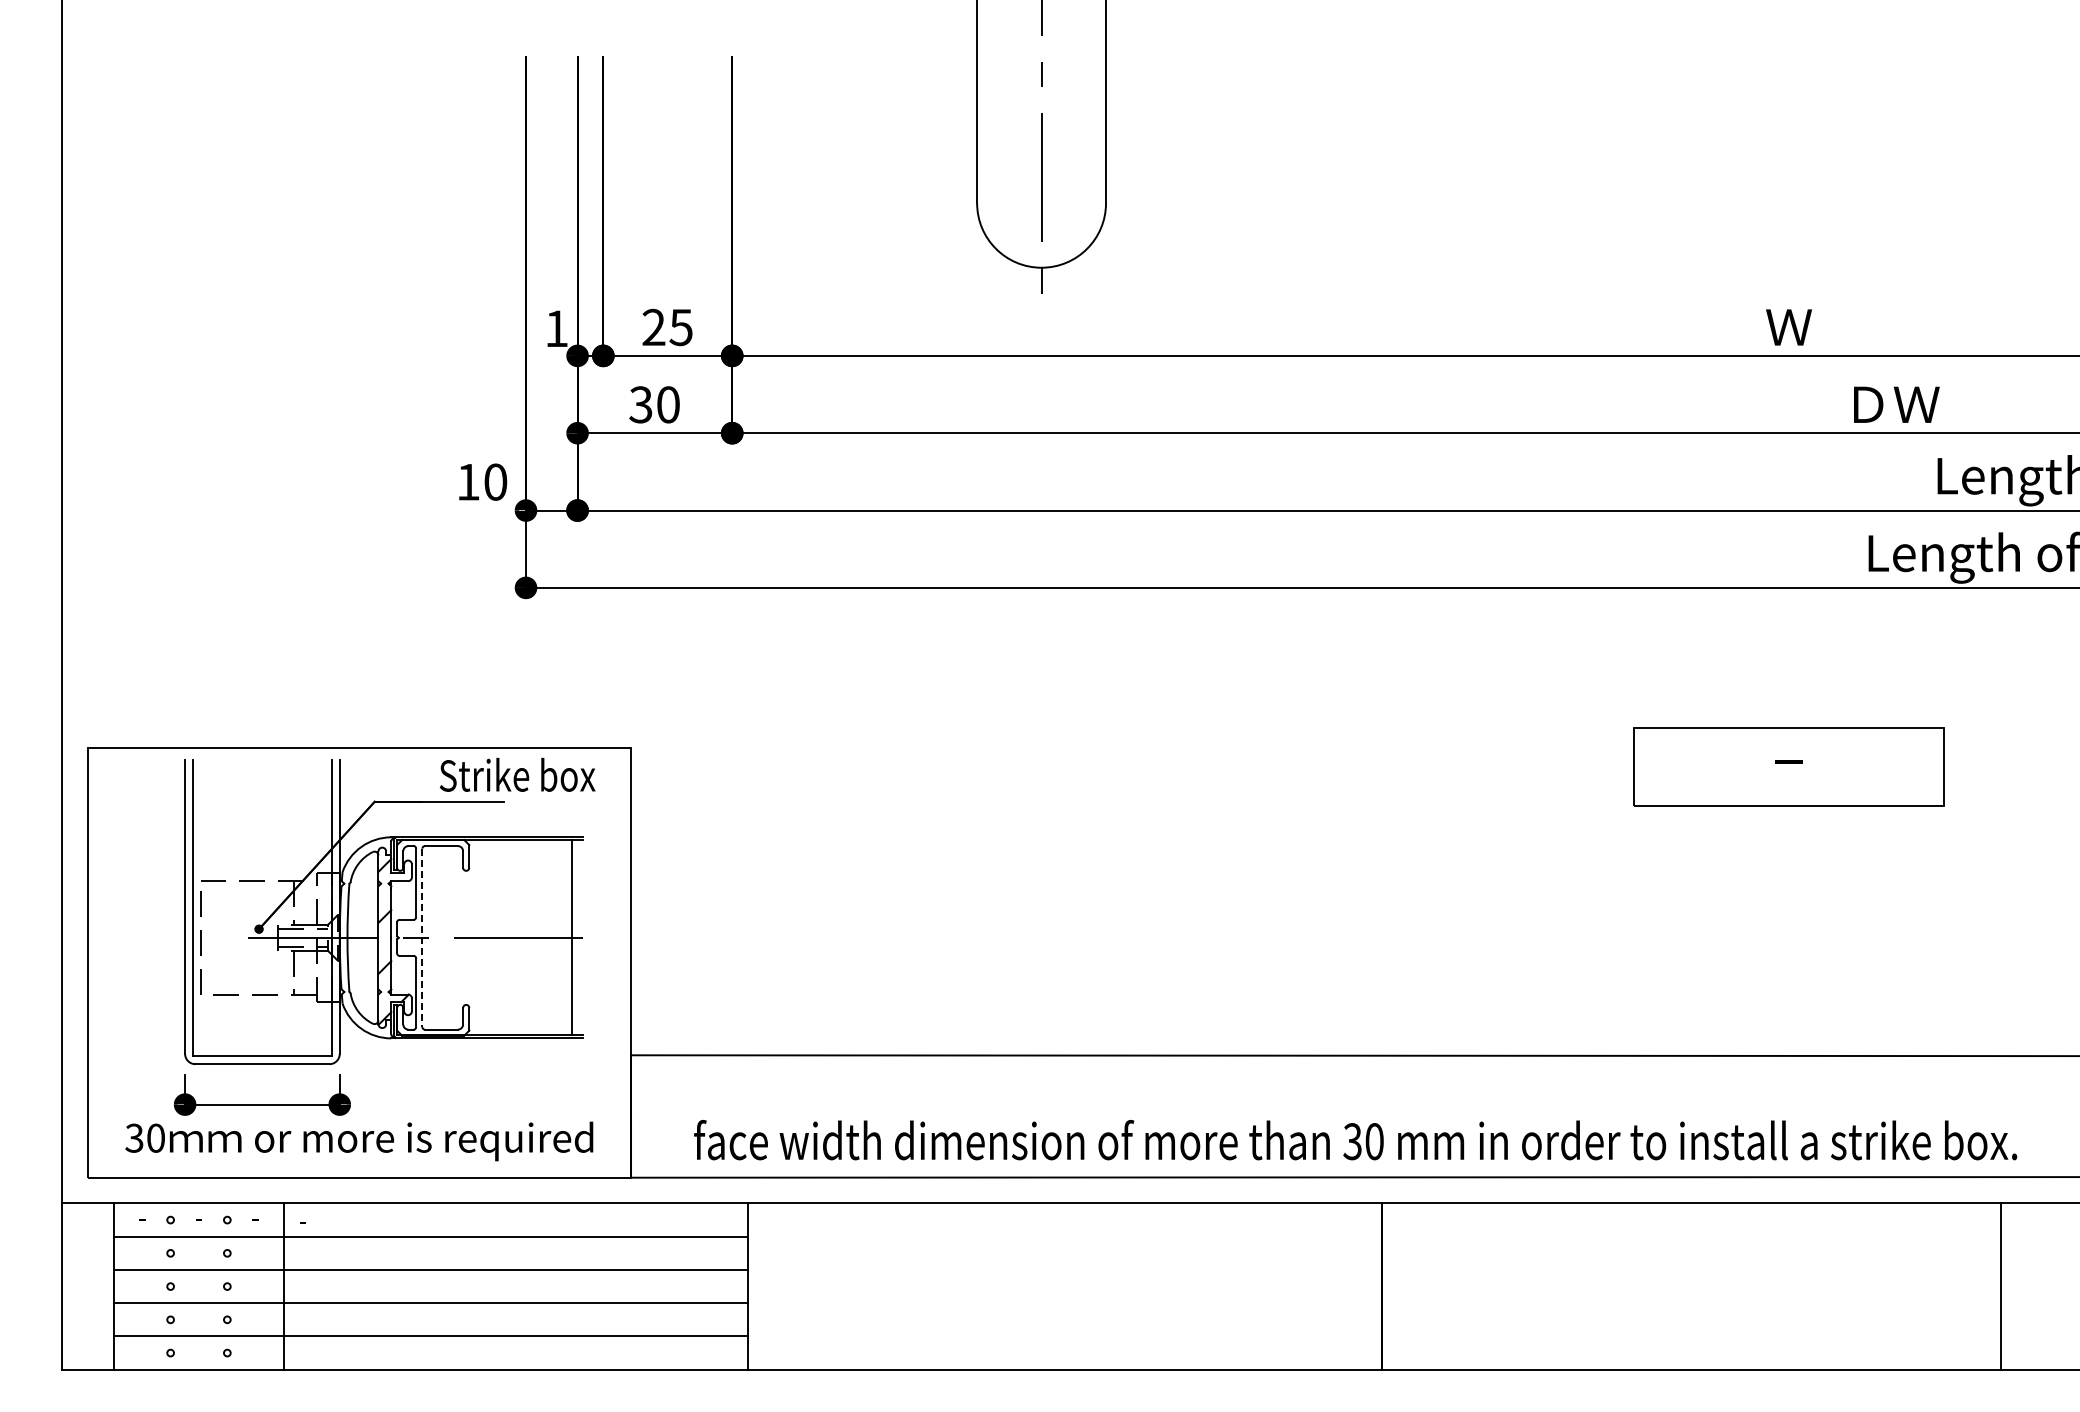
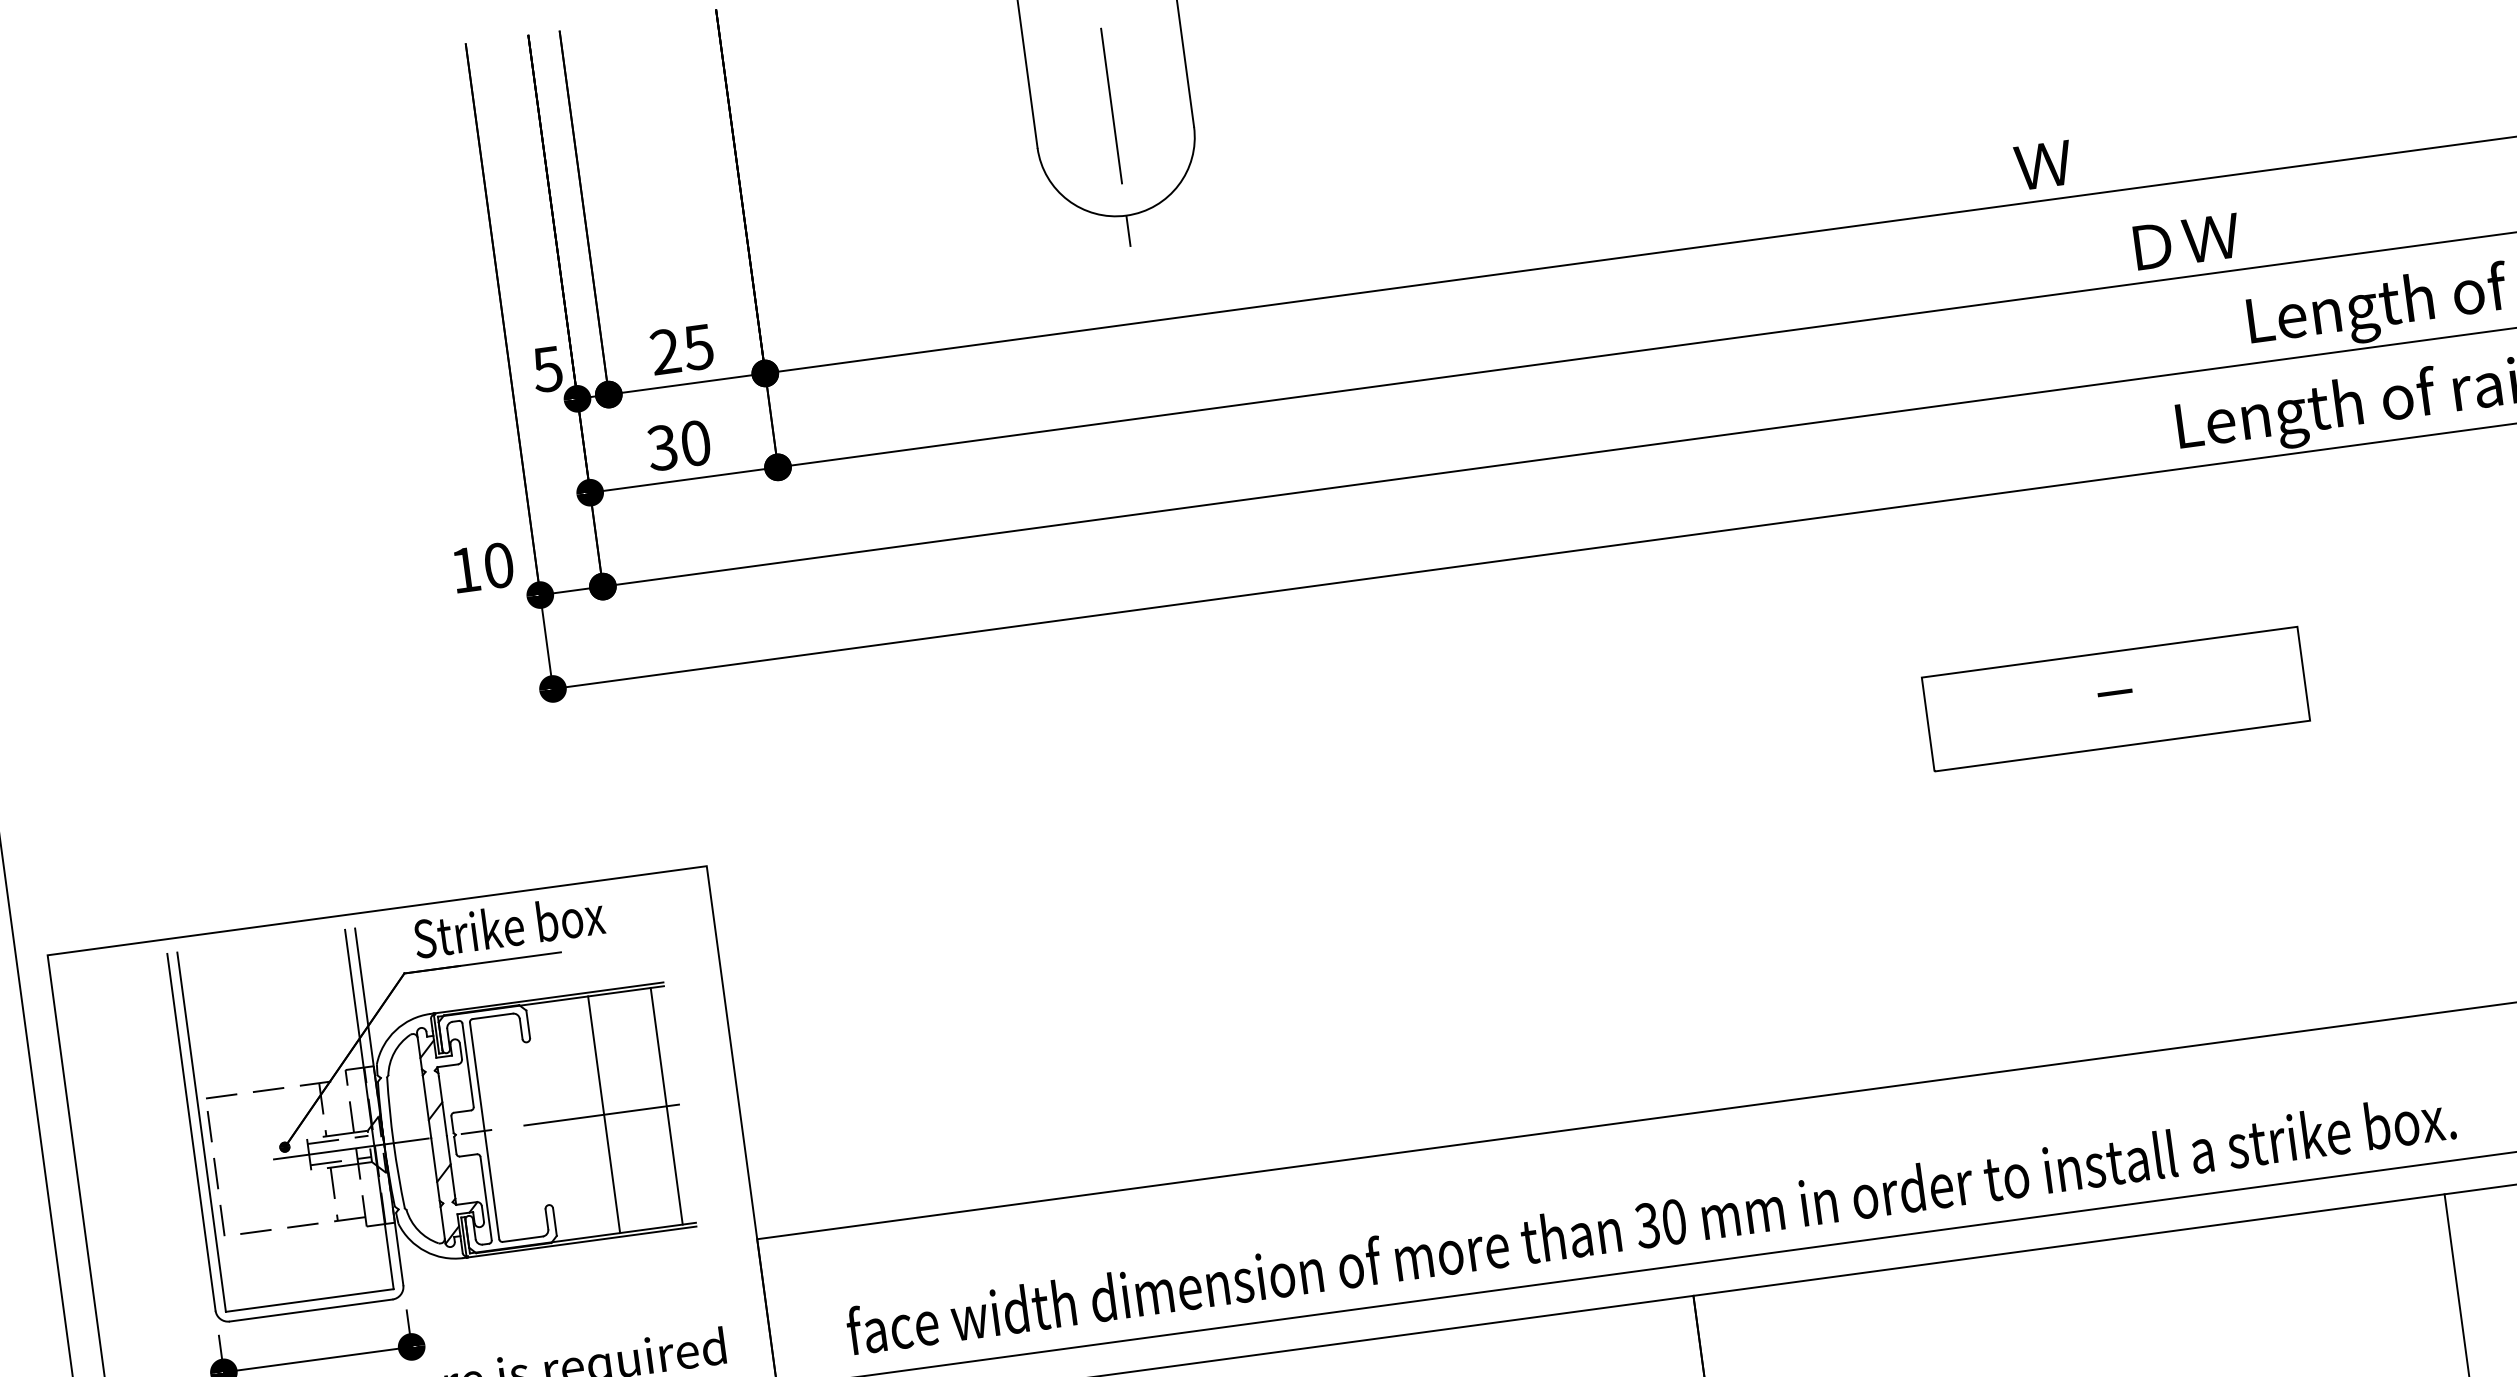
text: (555, 328) -> (546, 369), 1 -> 5
text: (517, 774) -> (508, 925), moved
line: (520, 937) -> (603, 1114), added
line: (422, 938) -> (484, 1131), dashed -> solid

